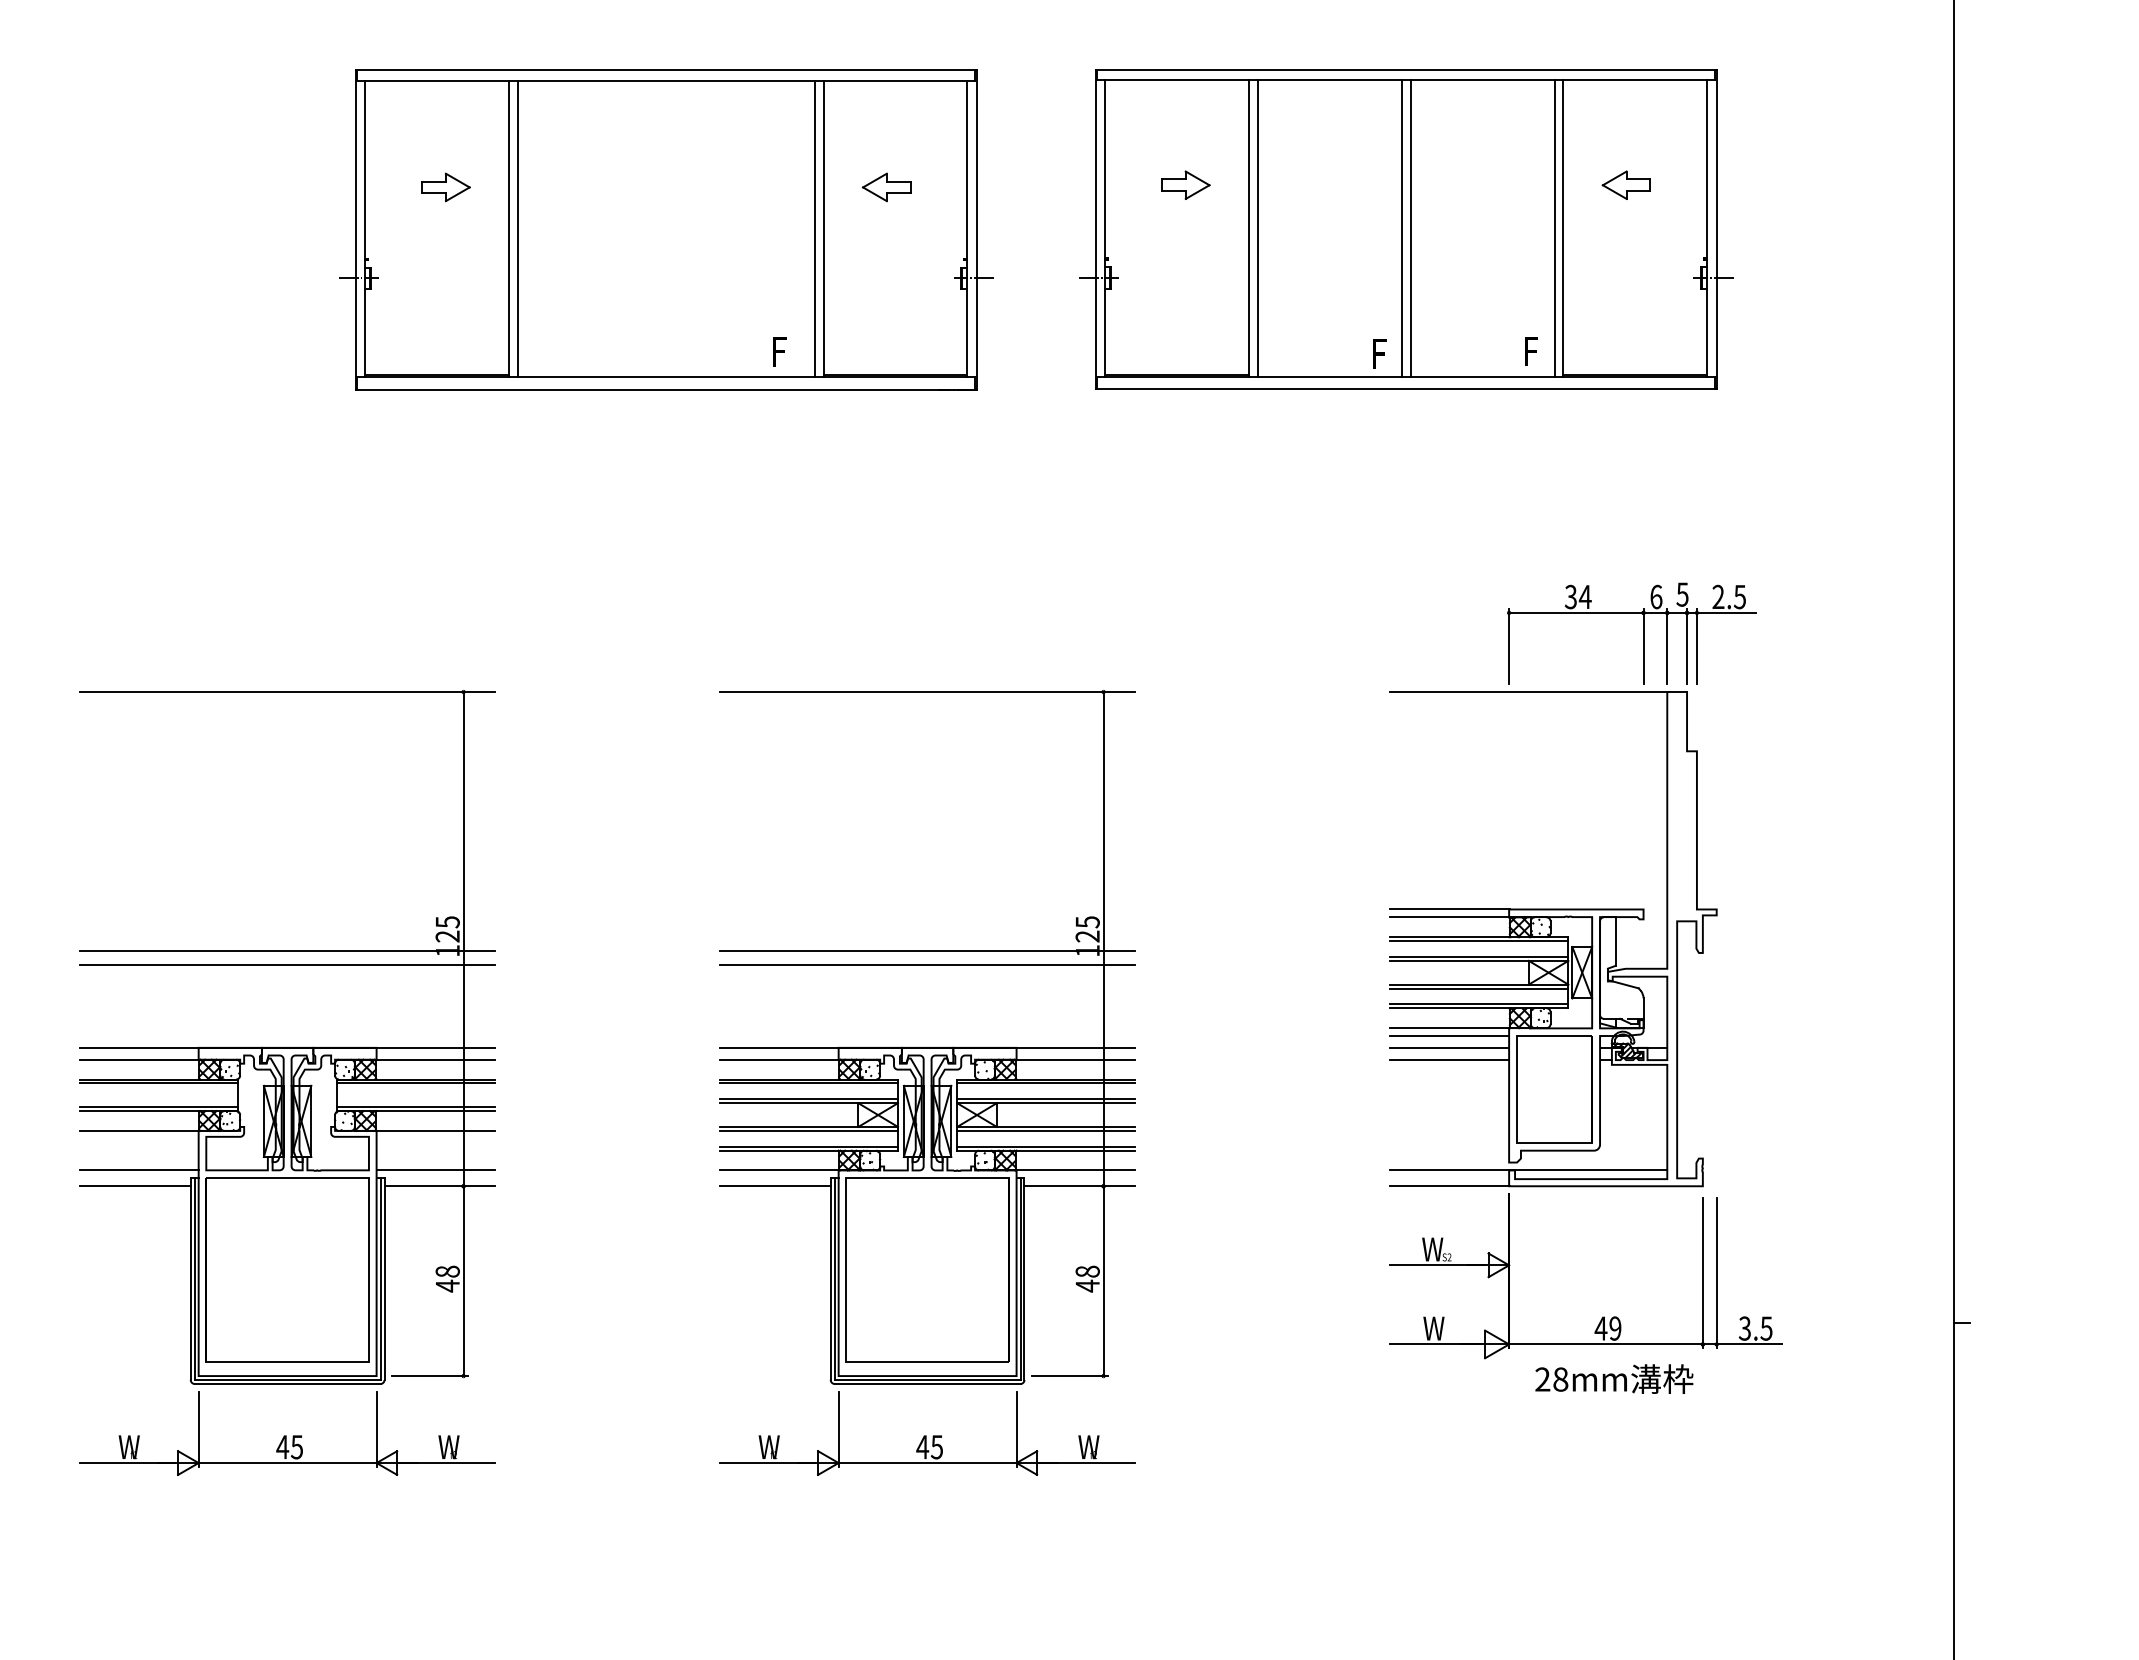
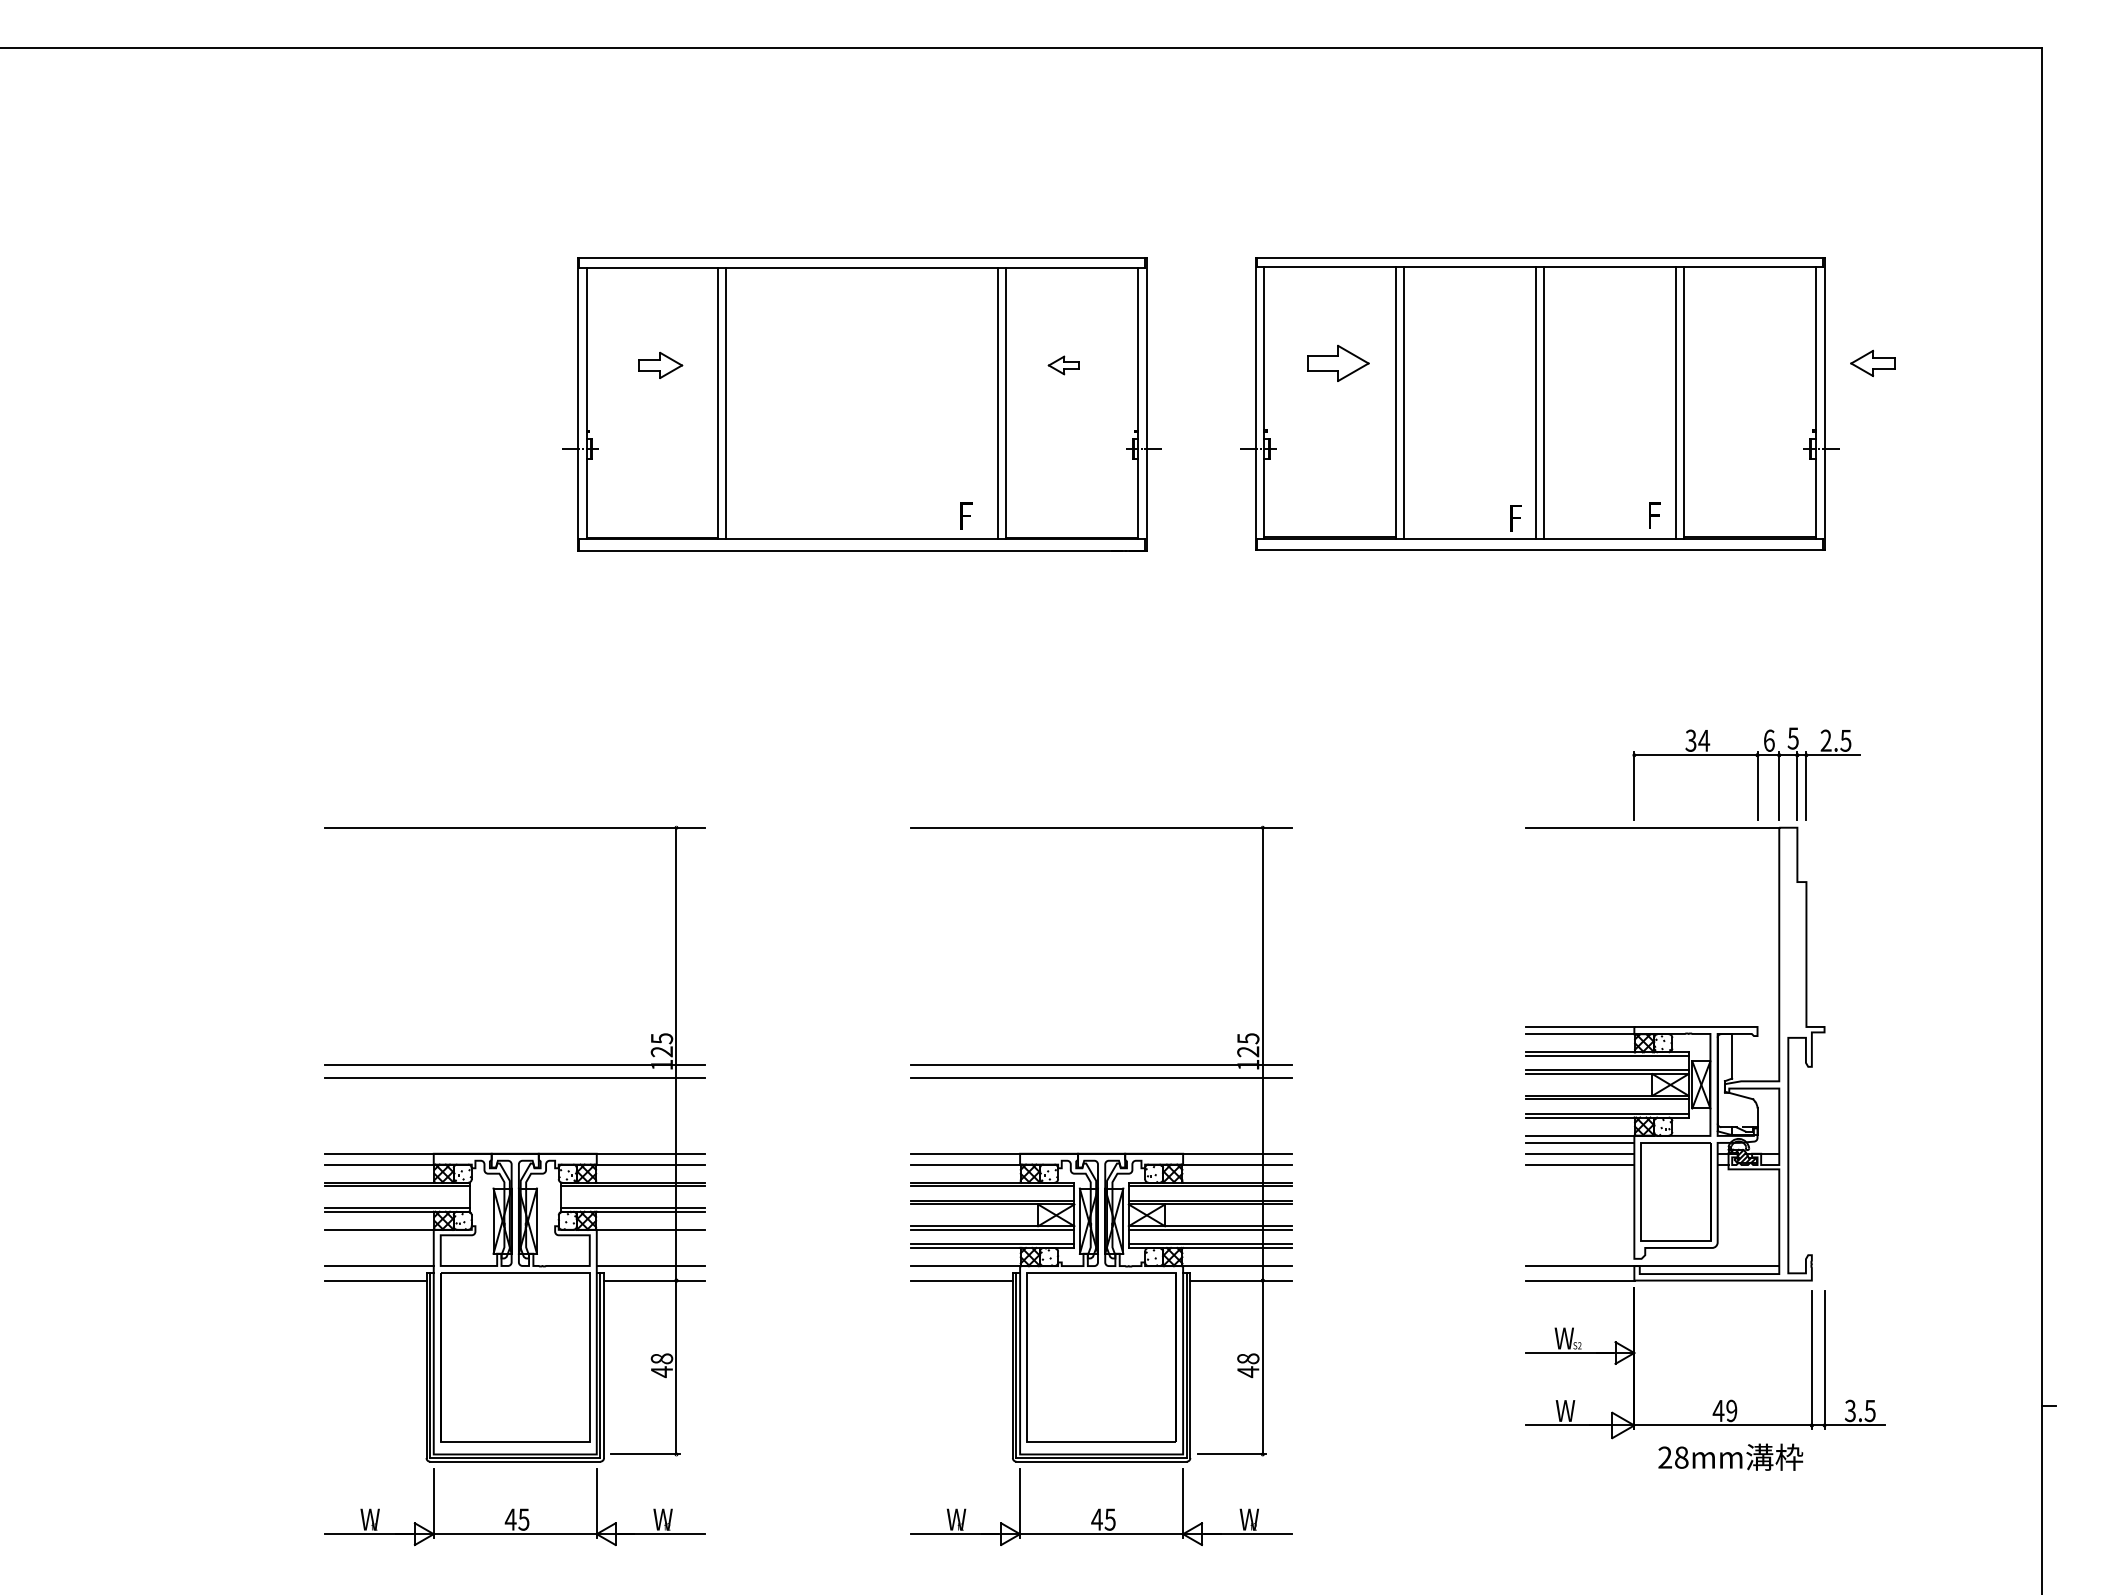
part: (1626, 184) -> (1872, 362), moved
part: (1185, 185) -> (1337, 363), size x1.4
part: (886, 187) -> (1063, 365), size x0.7

